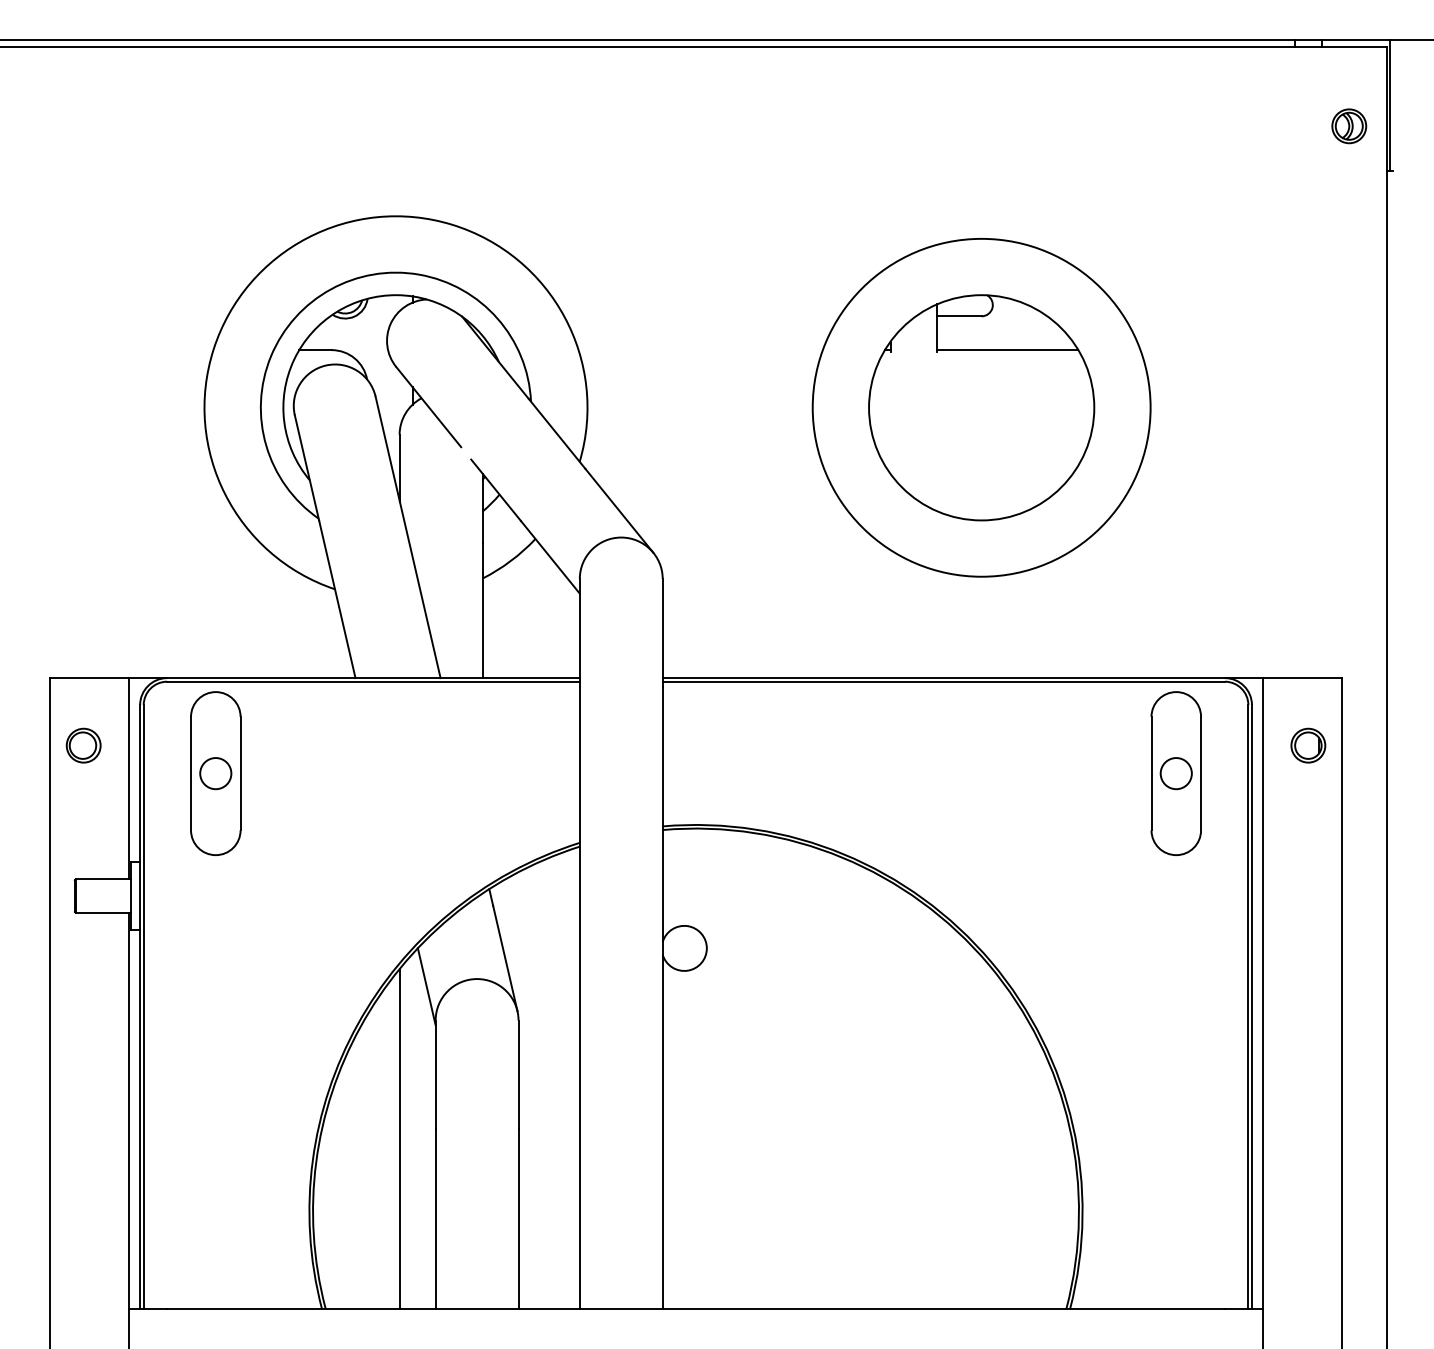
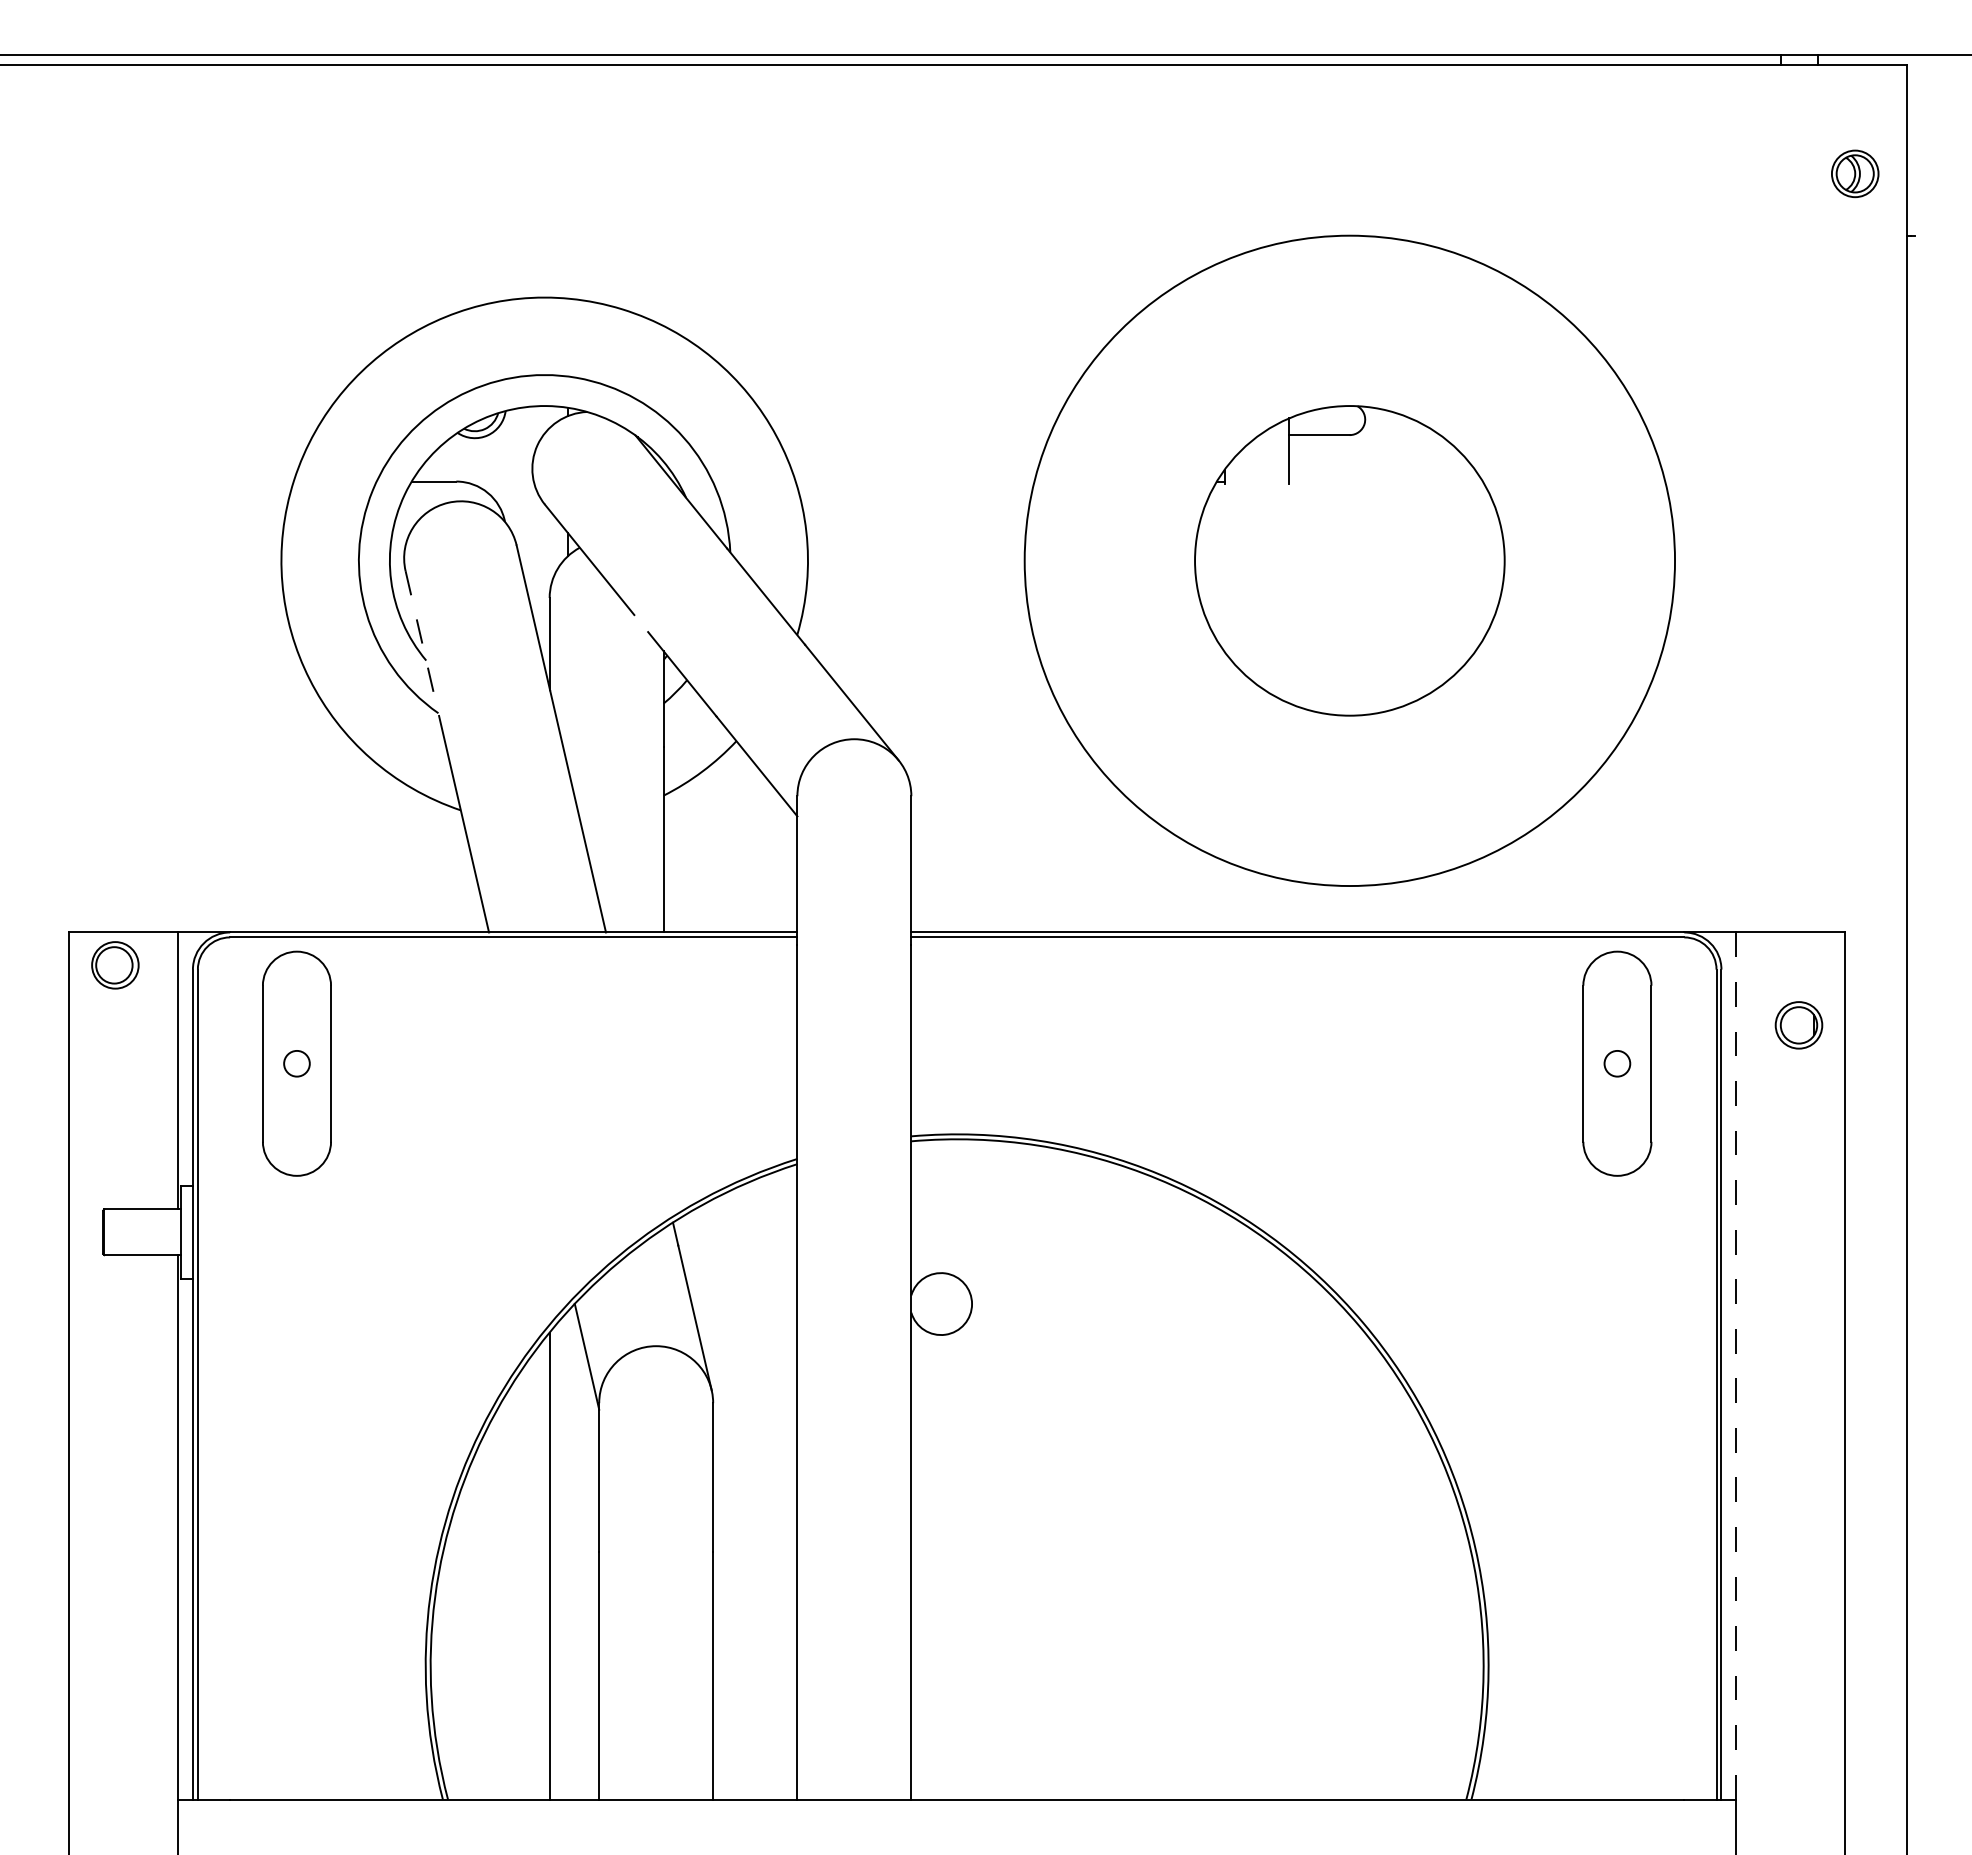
line: (1389, 105) -> (1910, 145), removed
line: (1007, 350) -> (1385, 481), removed
circle: (981, 407) -> (1349, 560), size x1.4
line: (307, 468) -> (422, 644), solid -> dashed
part: (83, 745) -> (115, 965), moved
circle: (215, 773) -> (296, 1063), size x0.6
circle: (1175, 773) -> (1616, 1063), size x0.6
line: (1262, 993) -> (1736, 1366), solid -> dashed

